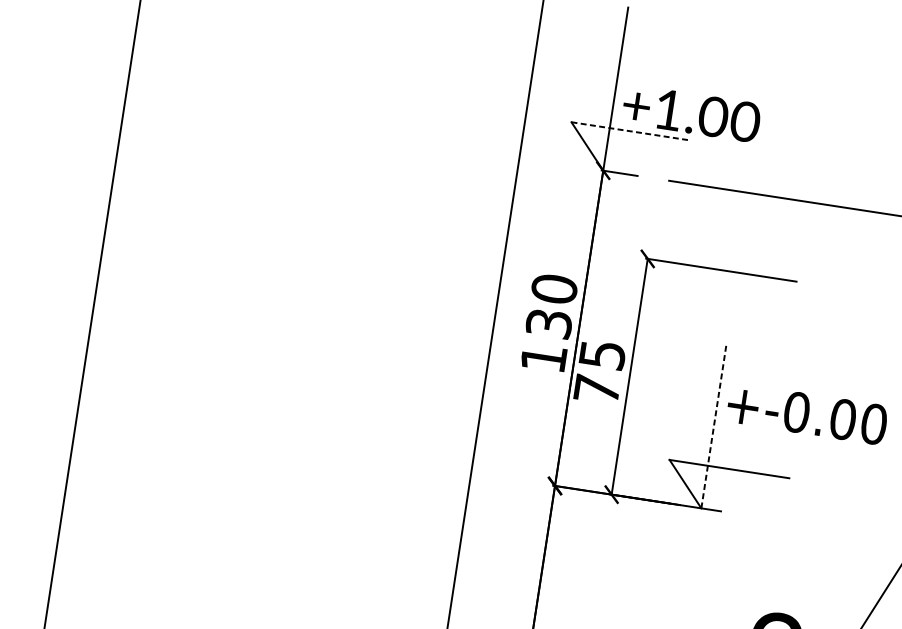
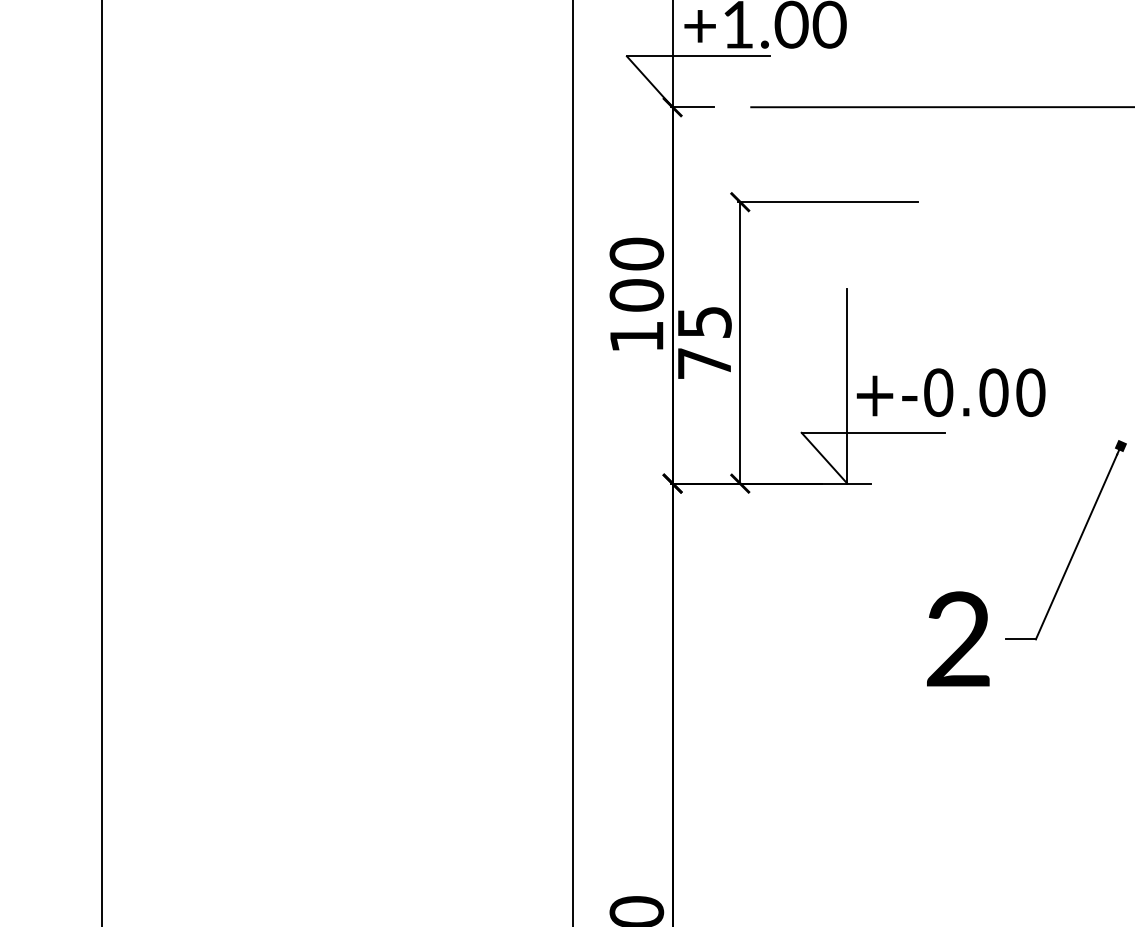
line: (631, 131) -> (698, 56), dashed -> solid
text: (548, 323) -> (636, 295), 130 -> 100
text: (806, 413) -> (950, 392), moved
line: (714, 426) -> (847, 385), dashed -> solid

